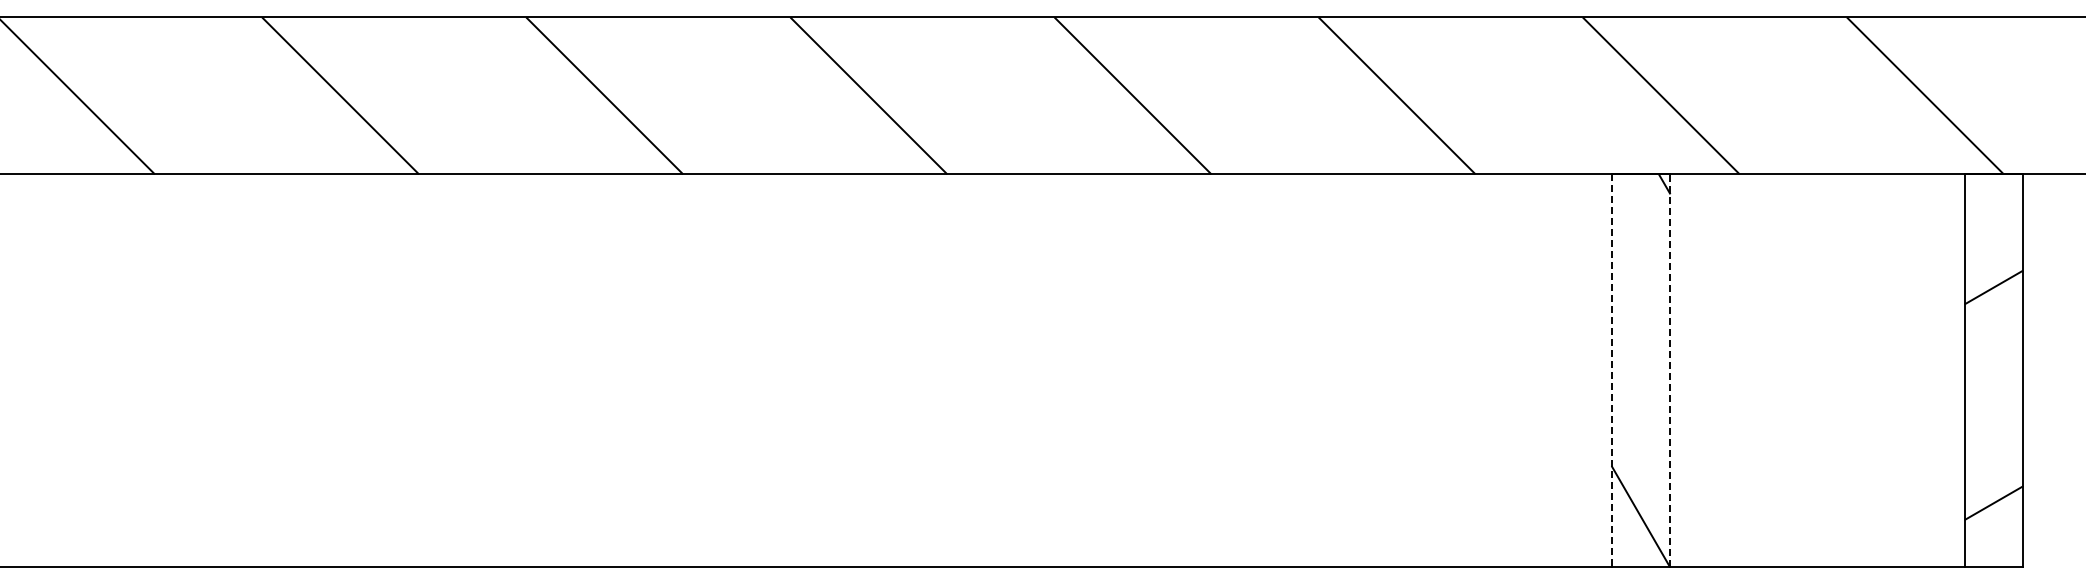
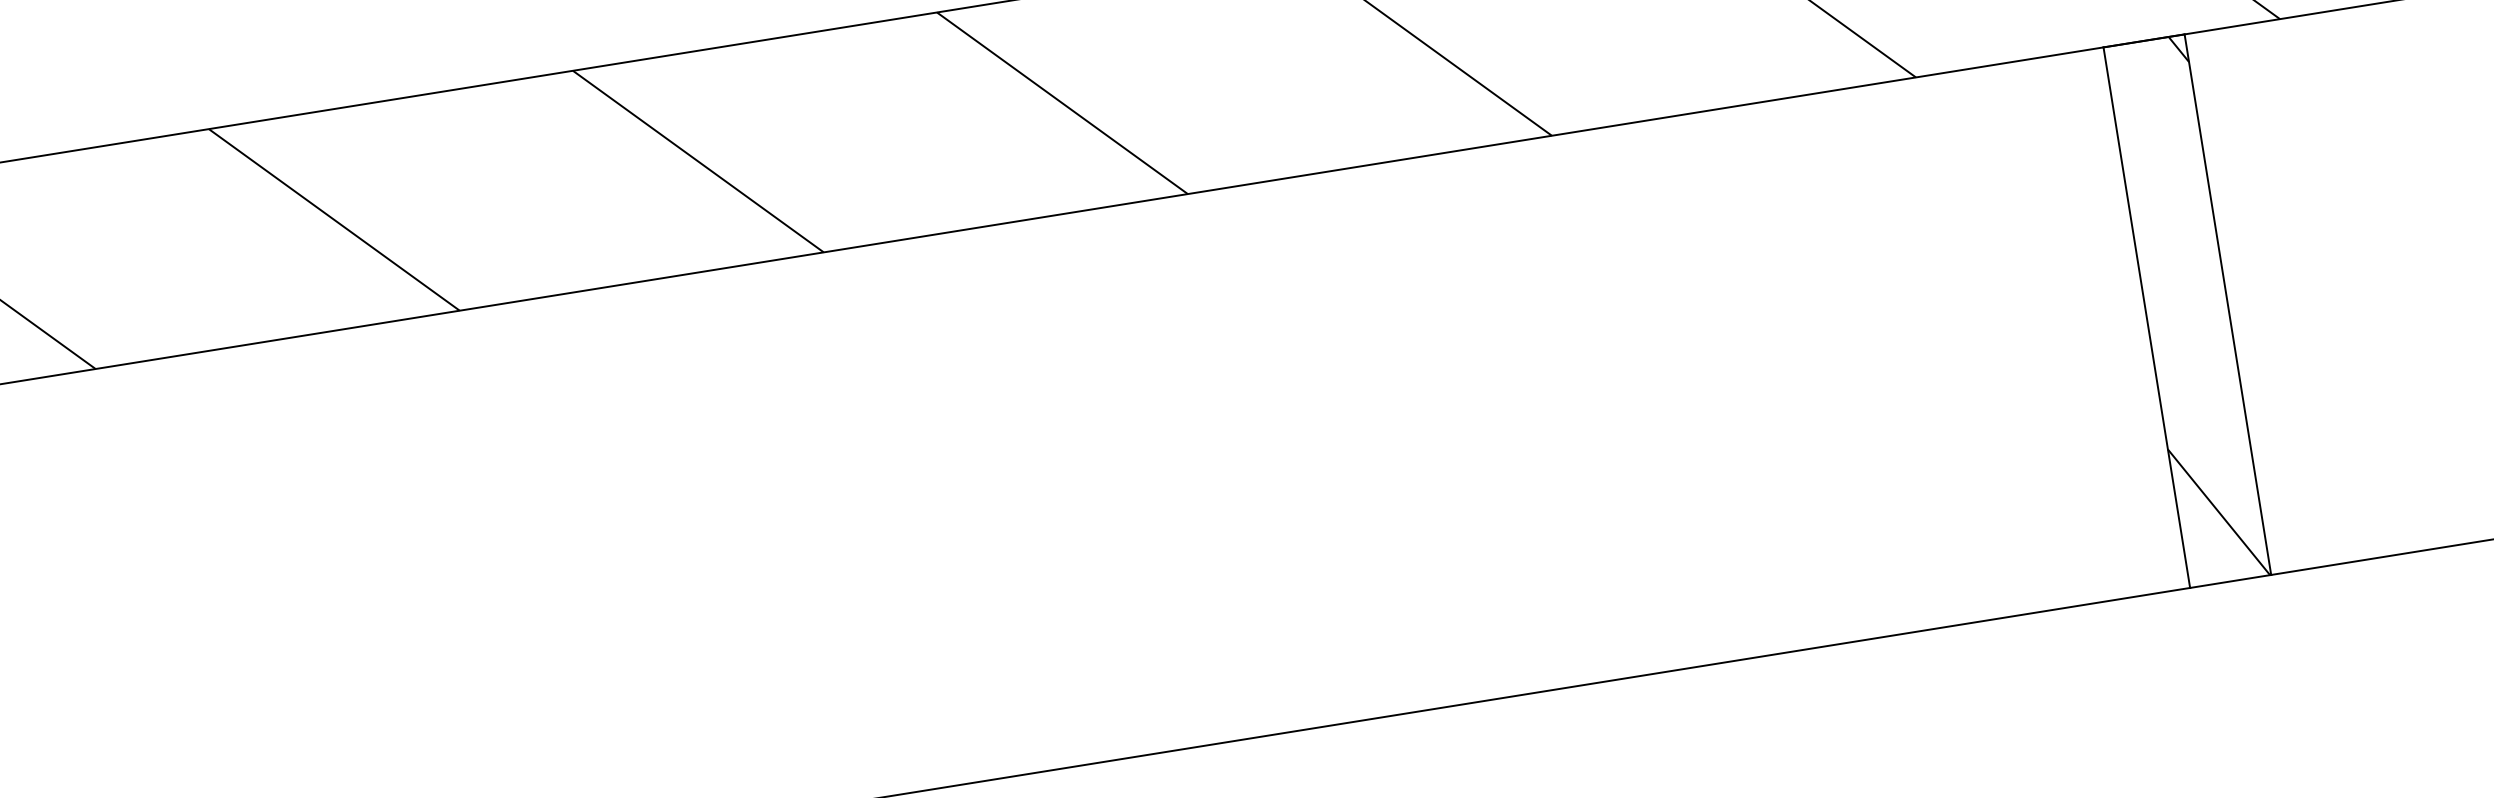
line: (1670, 369) -> (2227, 303), dashed -> solid
line: (1611, 370) -> (2146, 317), dashed -> solid

